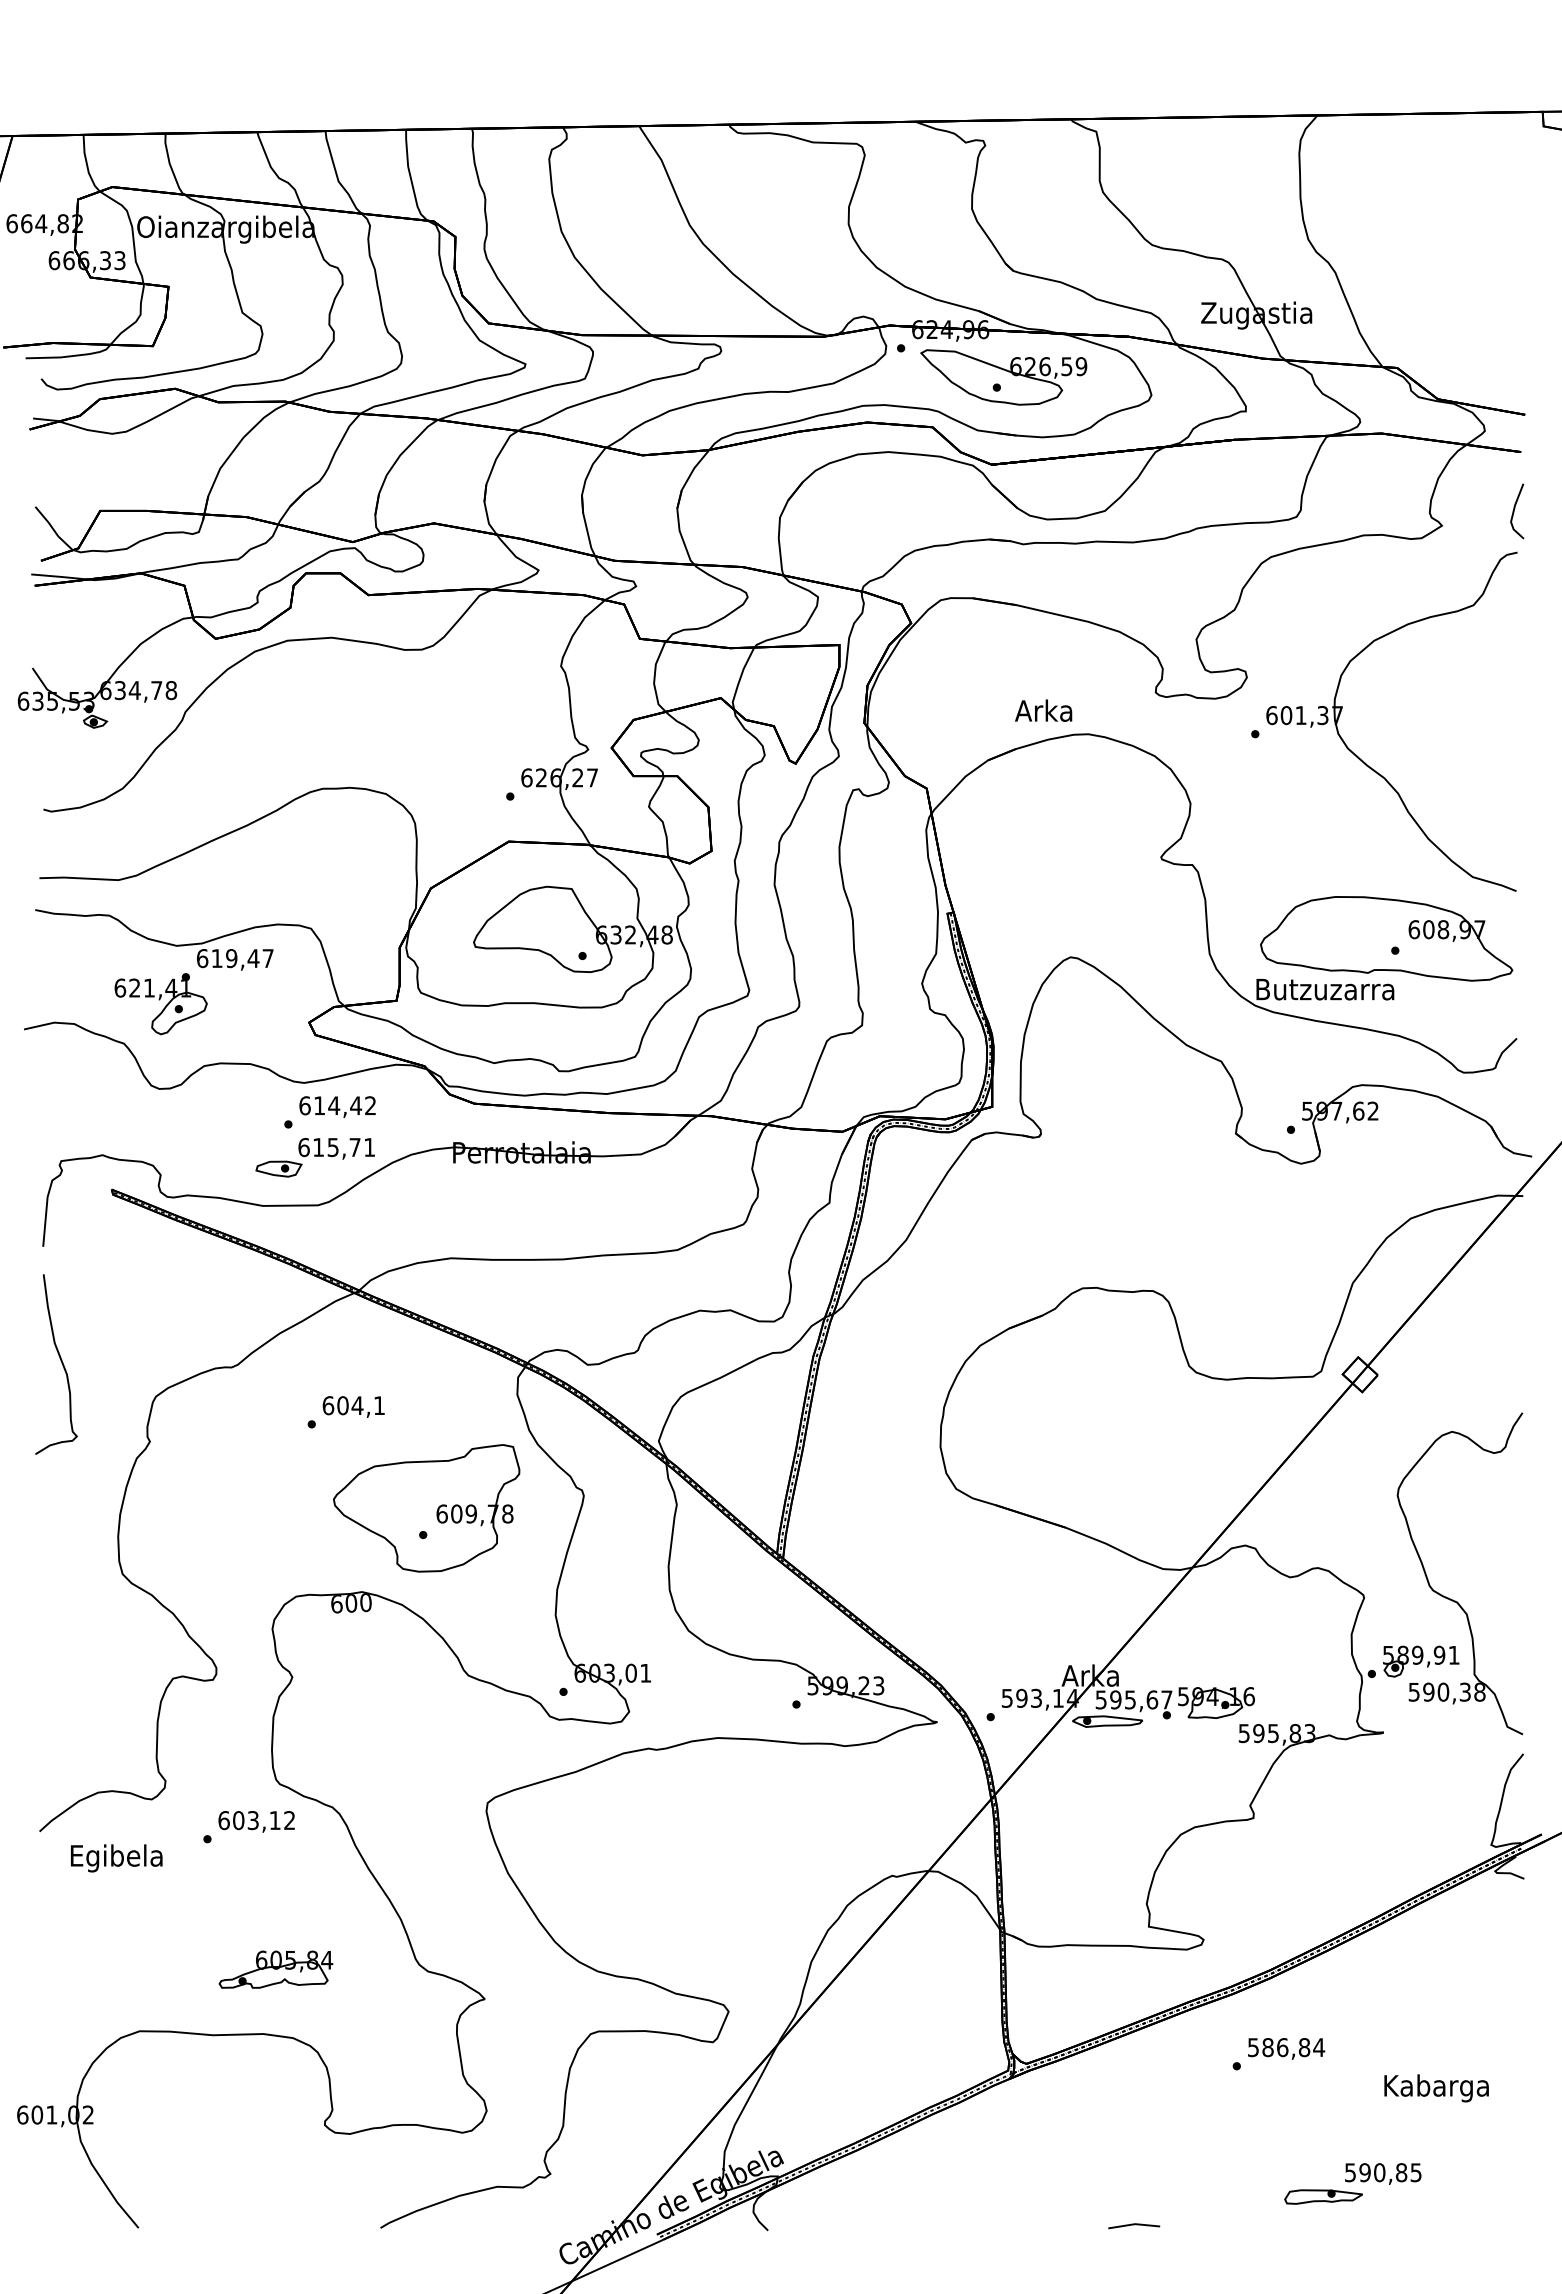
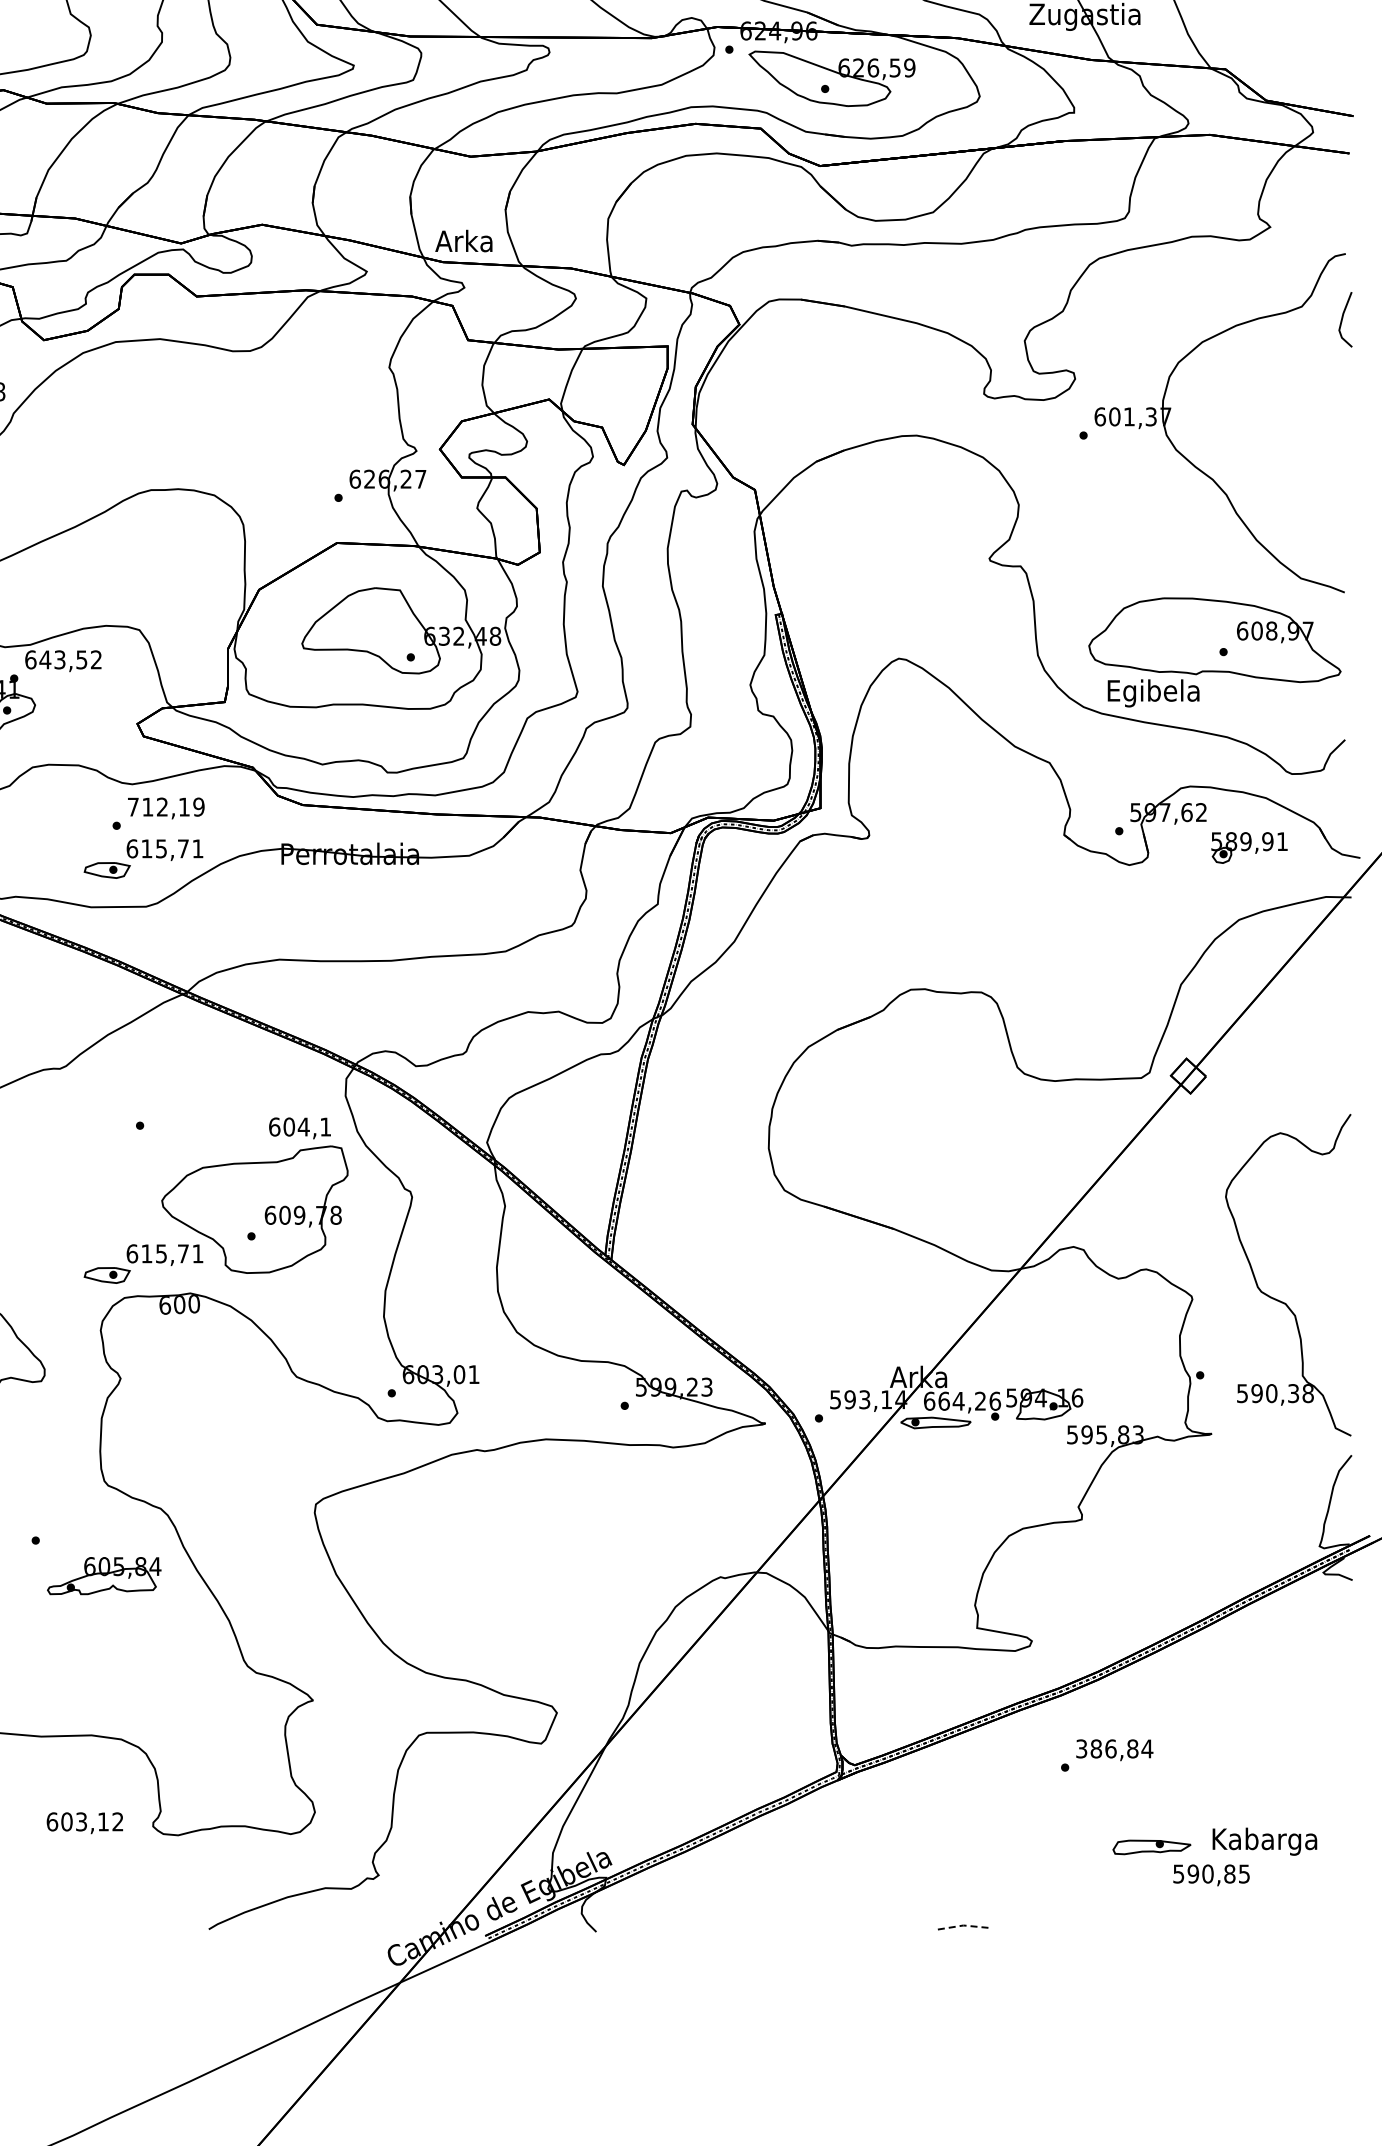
line: (1514, 511) -> (1342, 319), moved
text: (1043, 710) -> (463, 240), moved
text: (242, 958) -> (70, 659), 619,47 -> 643,52
text: (1325, 992) -> (1153, 693), Butzuzarra -> Egibela
text: (337, 1105) -> (165, 806), 614,42 -> 712,19
text: (353, 1406) -> (299, 1127), moved
part: (314, 1562) -> (142, 1263), added
part: (1421, 1661) -> (1249, 847), moved
text: (1133, 1699) -> (961, 1400), 595,67 -> 664,26
text: (256, 1821) -> (84, 1822), moved
part: (275, 1969) -> (103, 1575), moved
text: (1253, 2047) -> (1081, 1748), 586,84 -> 386,84
text: (1436, 2088) -> (1264, 1841), moved
part: (1323, 2196) -> (1151, 1846), moved
line: (1134, 2224) -> (962, 1925), solid -> dashed

